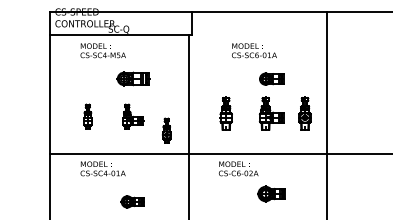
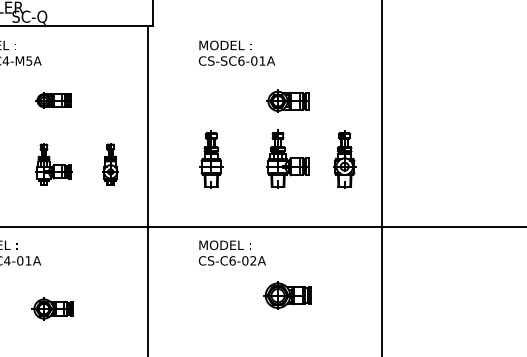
text: (254, 50) -> (237, 52), moved
part: (132, 78) -> (52, 100), size x0.62
part: (166, 130) -> (110, 164), moved

